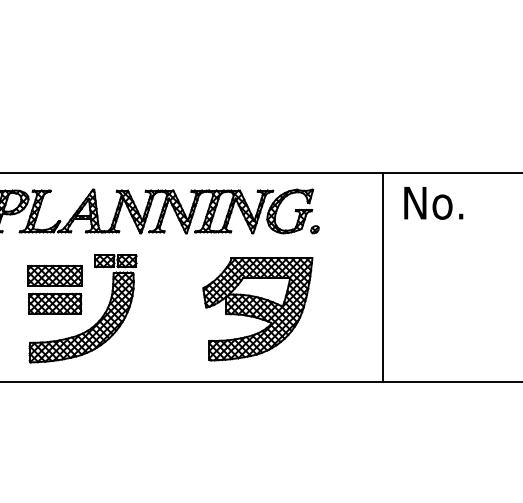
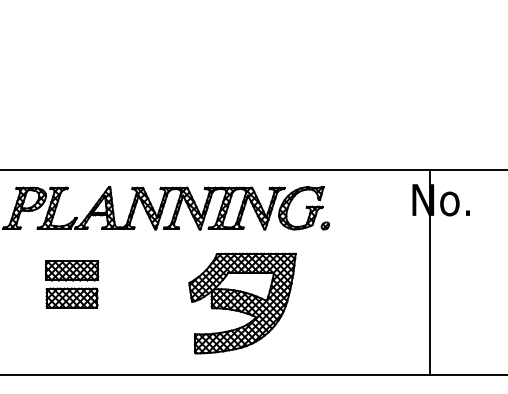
line: (382, 277) -> (429, 272), moved
part: (257, 309) -> (242, 303), moved
part: (96, 322) -> (112, 316), removed

